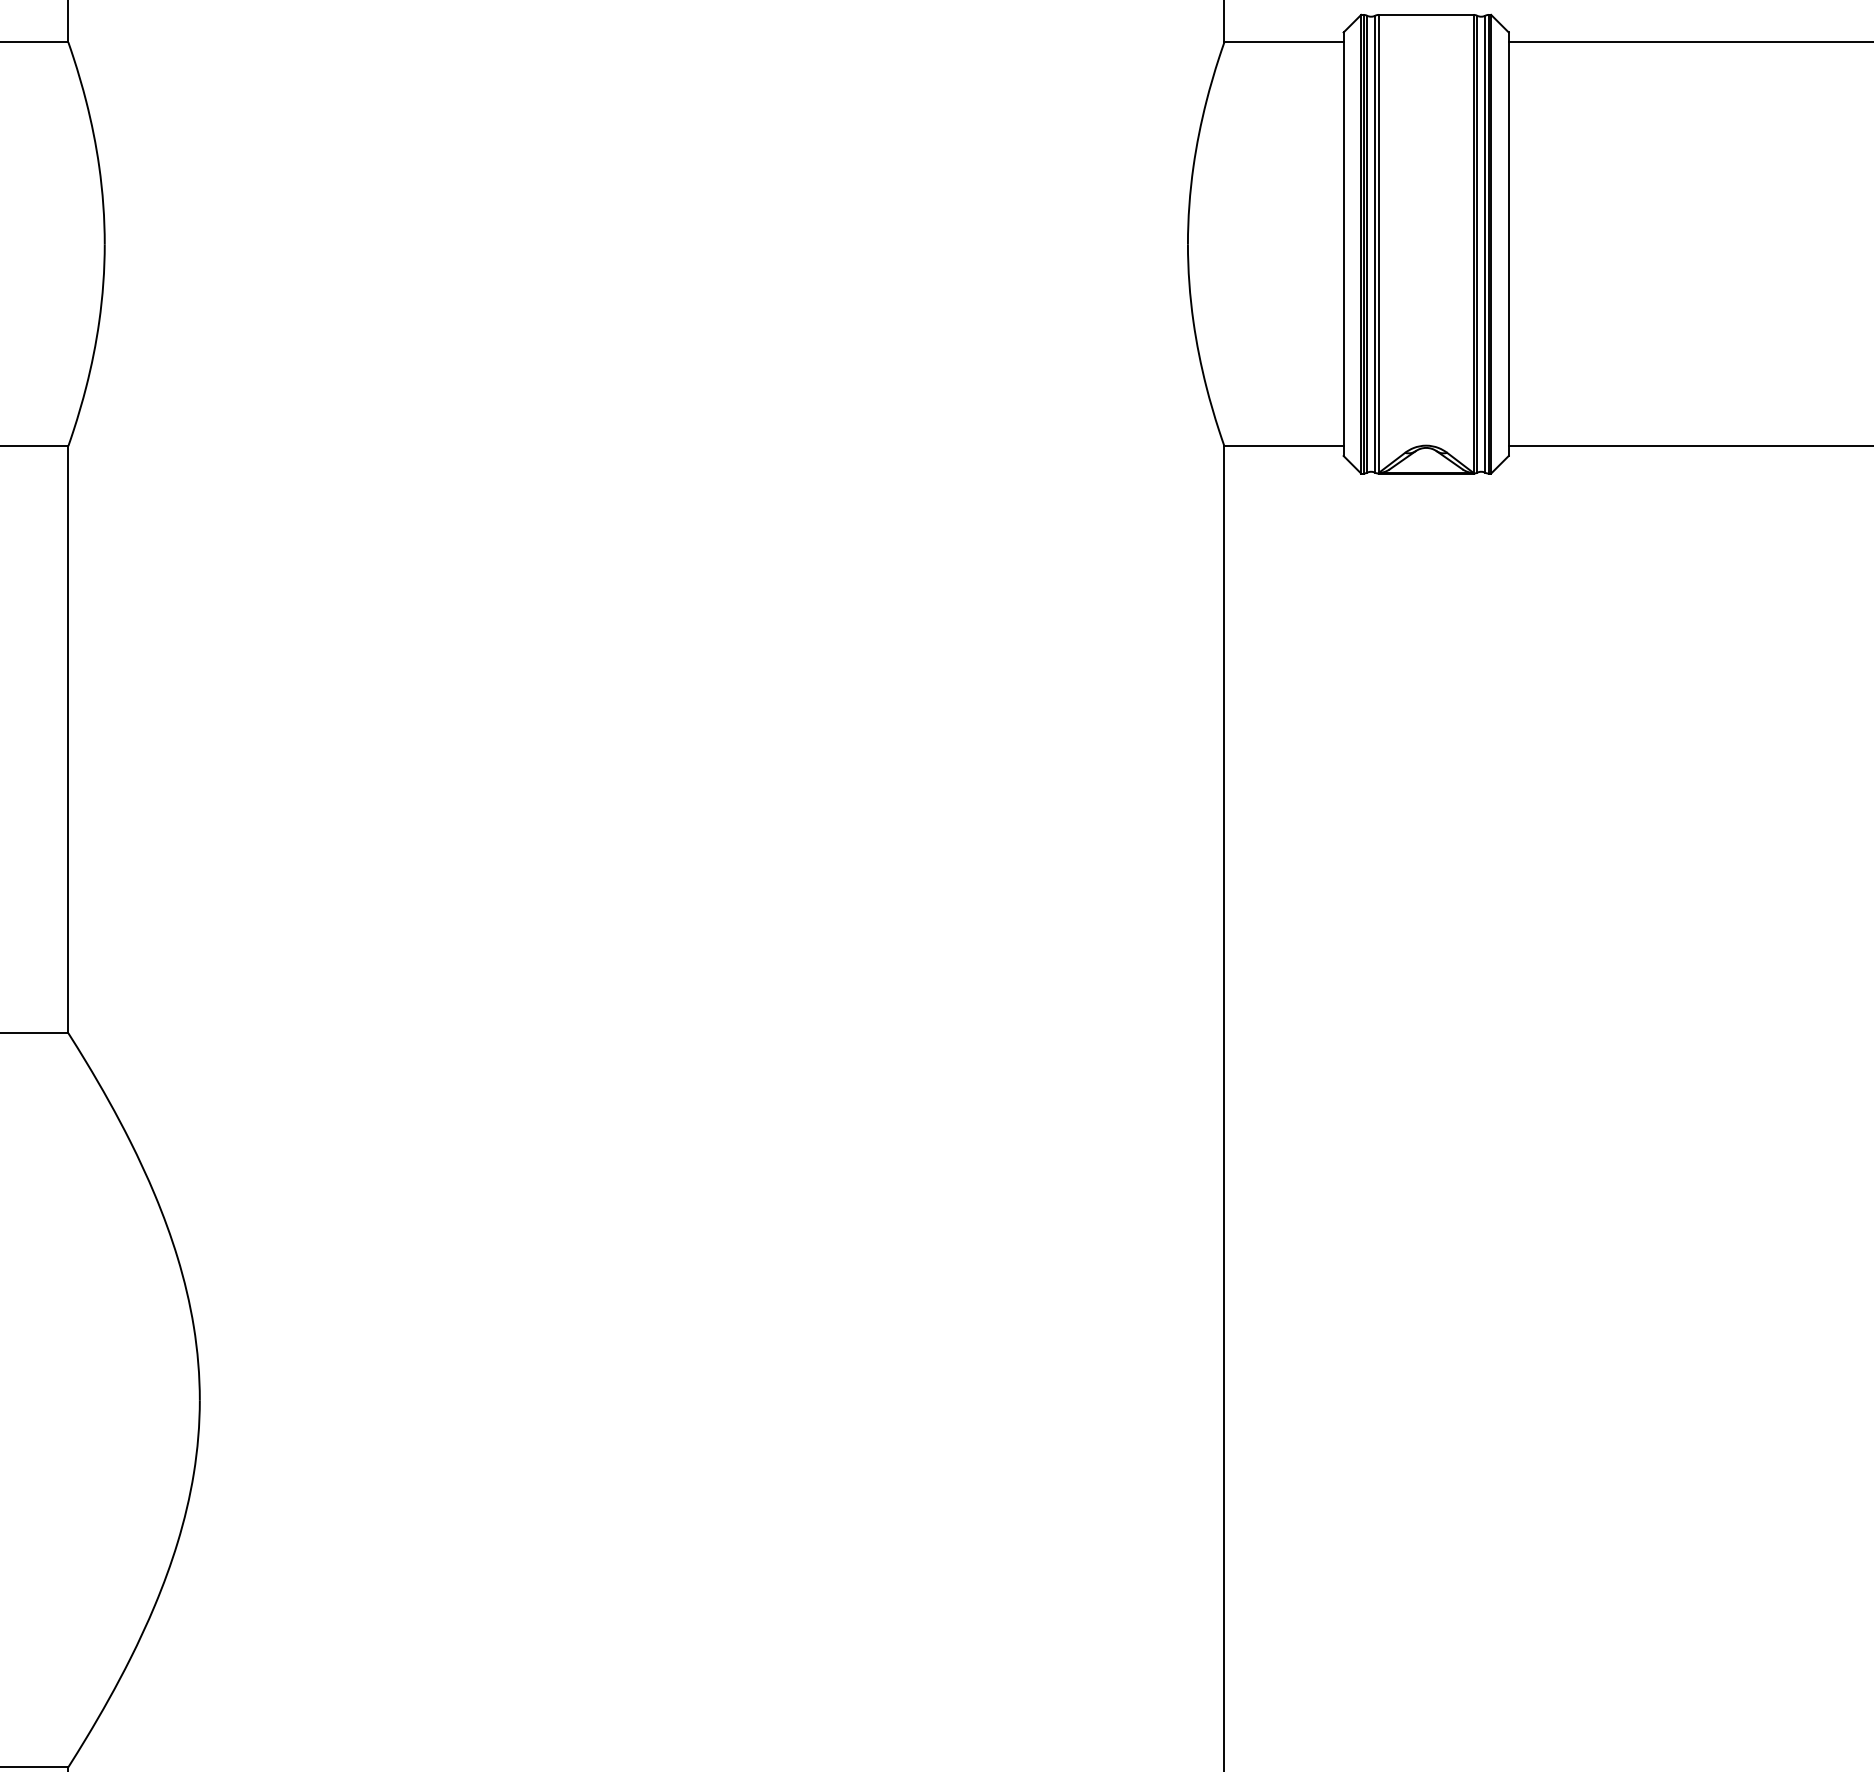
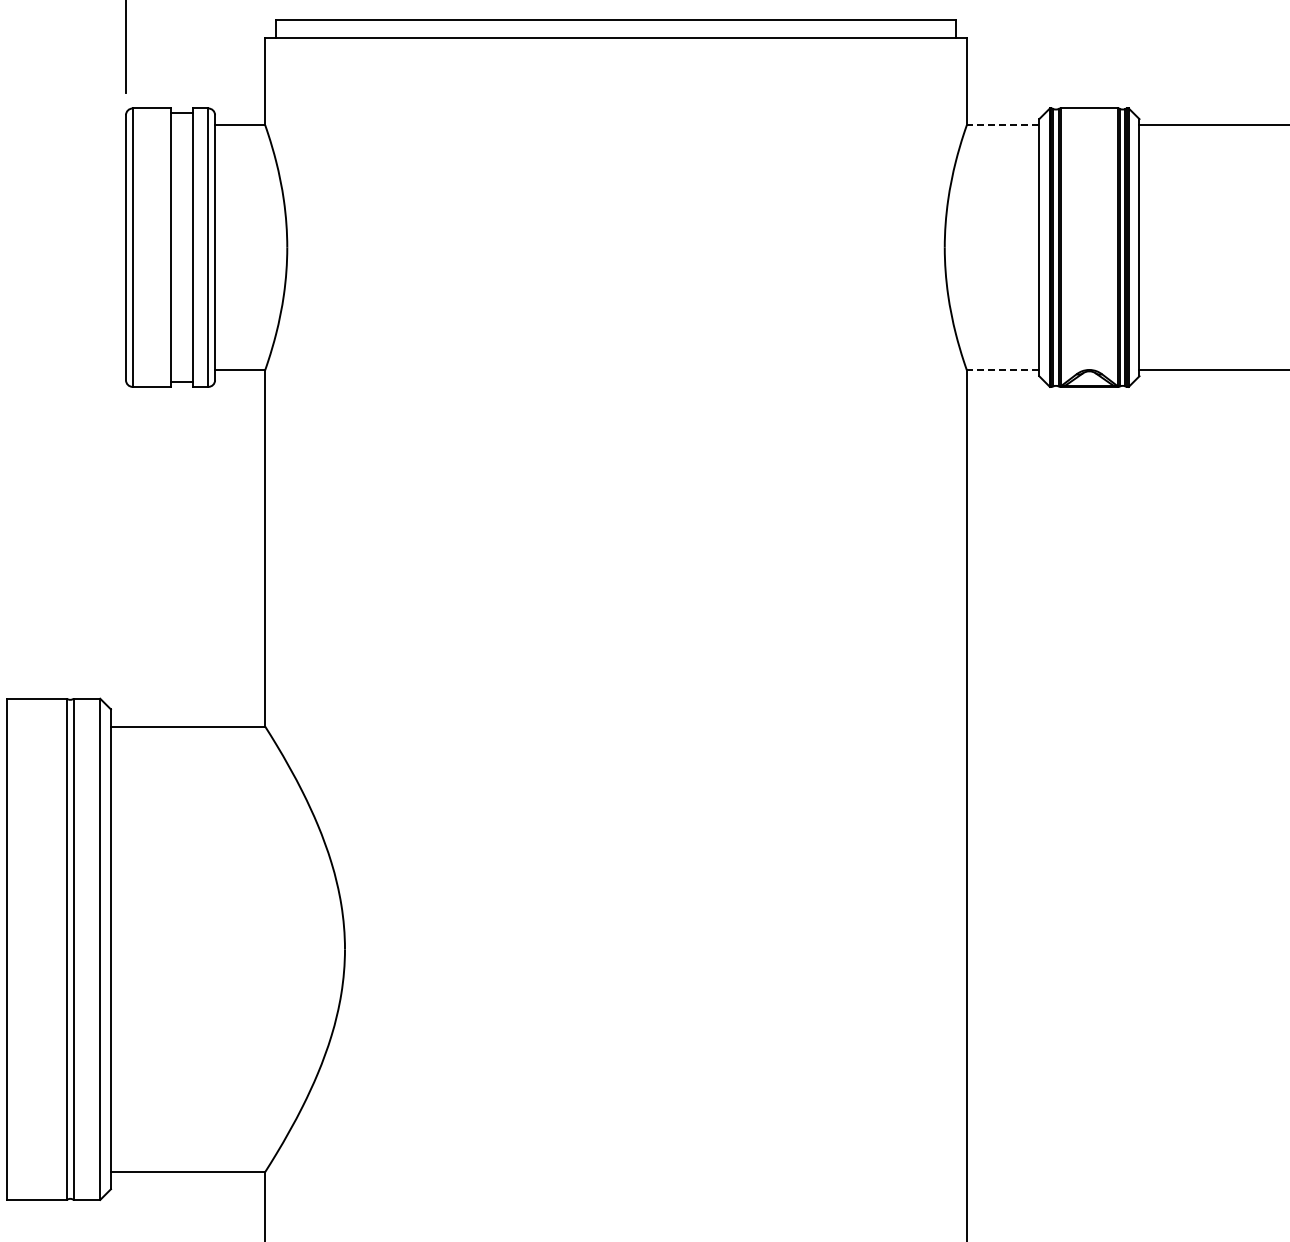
line: (1283, 42) -> (1002, 125), solid -> dashed
line: (1283, 446) -> (1002, 370), solid -> dashed

